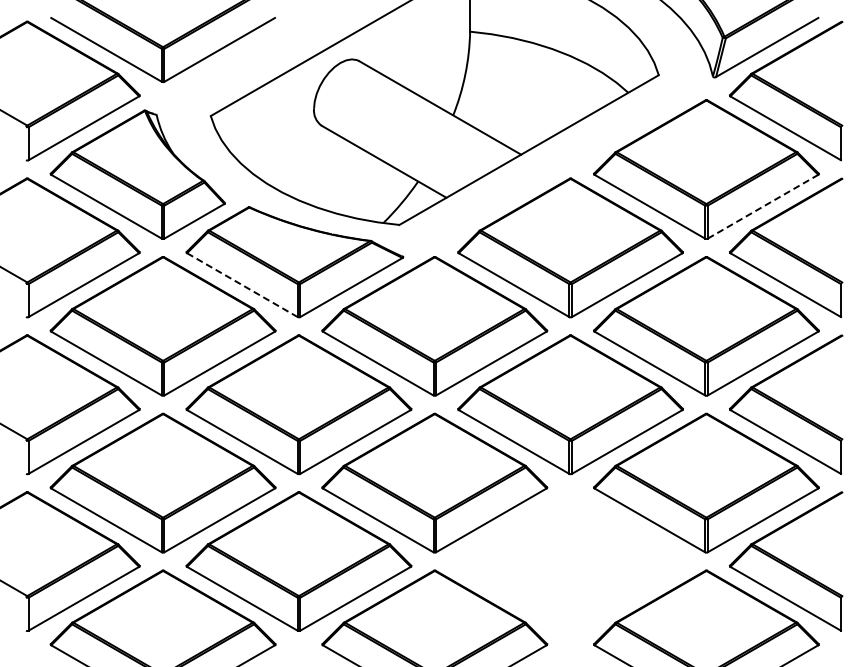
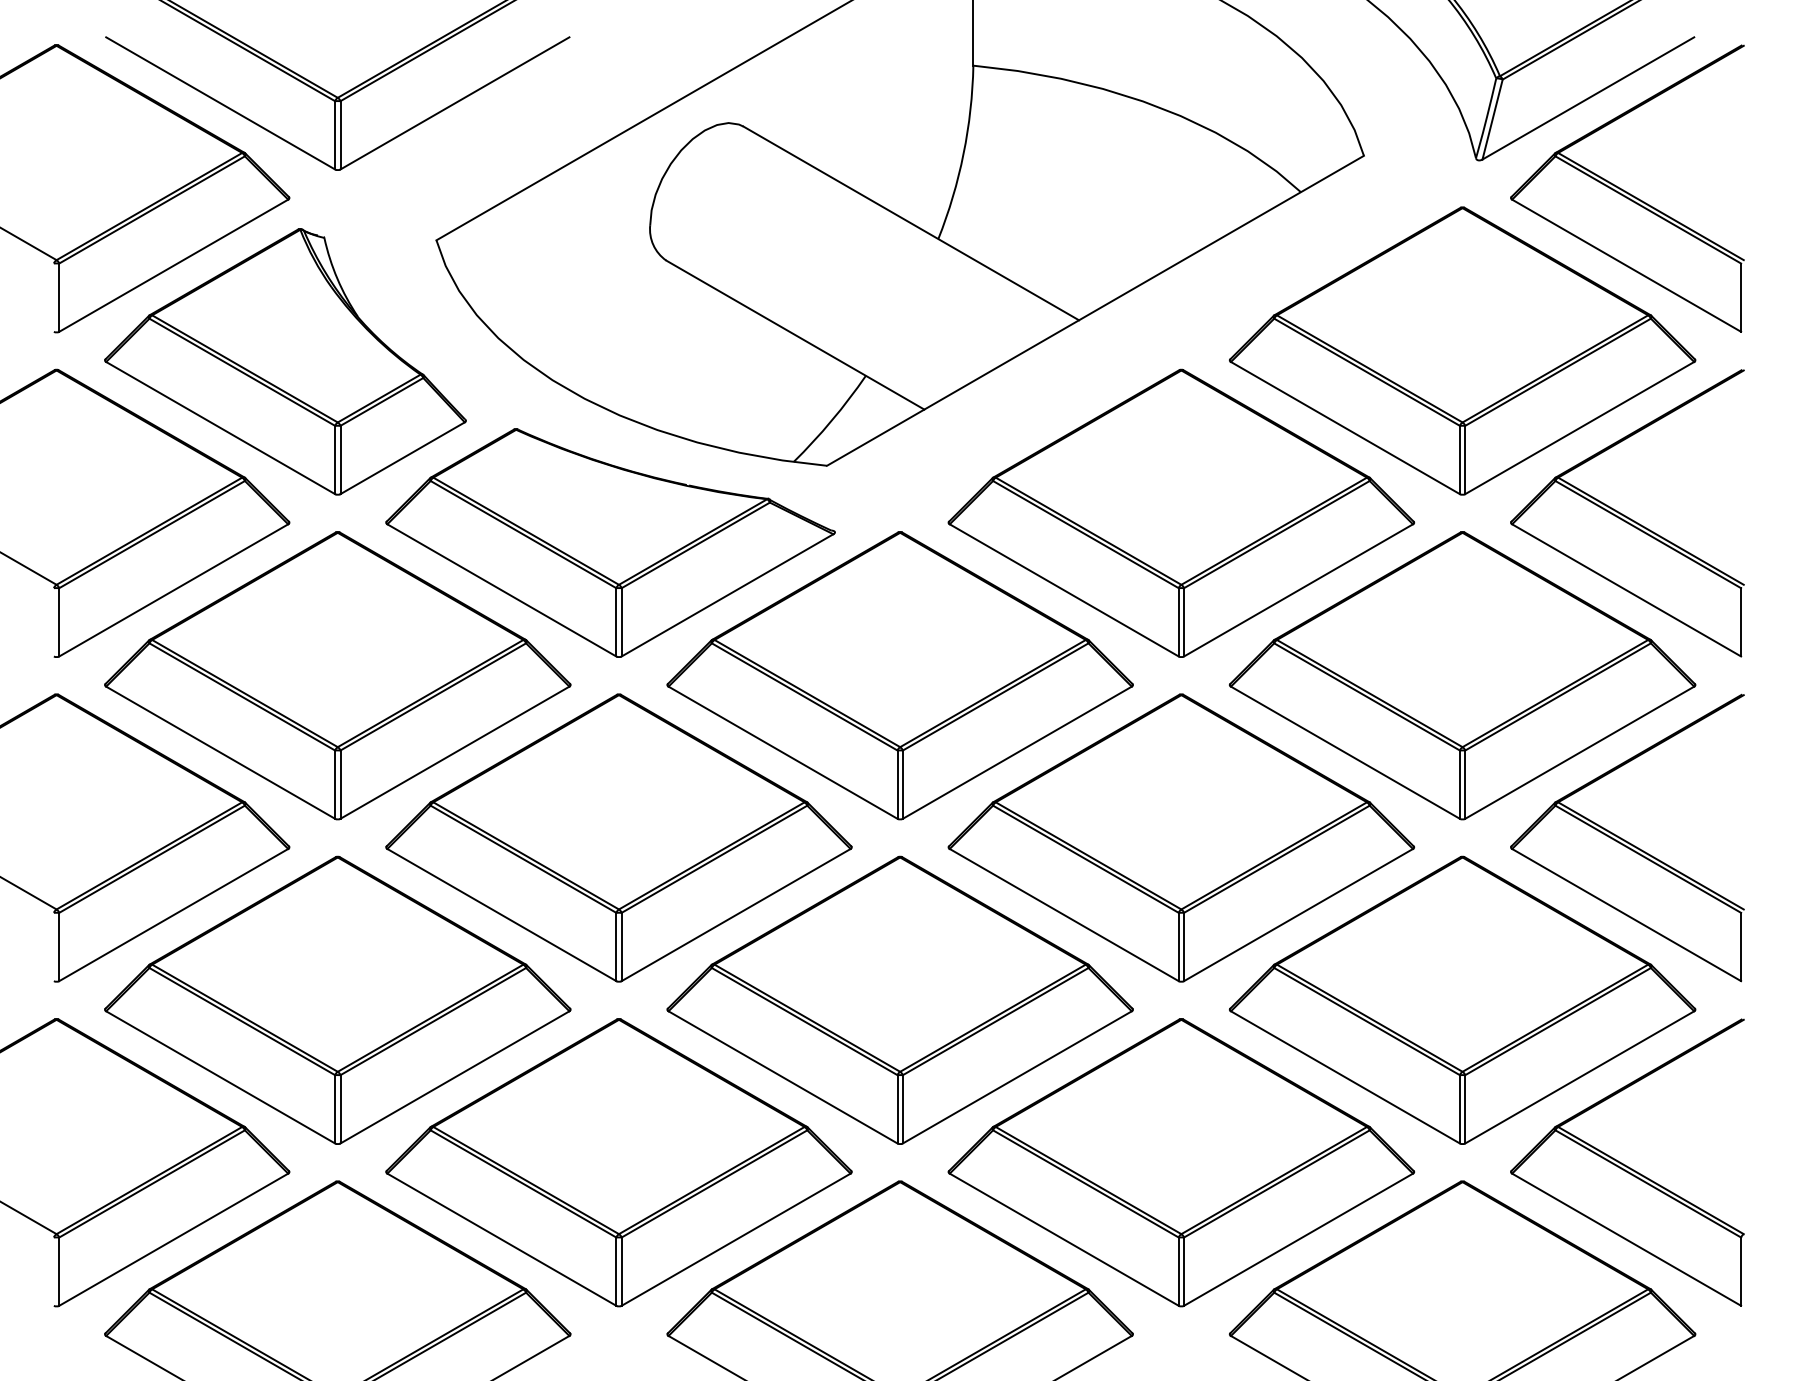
line: (763, 206) -> (1580, 427), dashed -> solid
line: (242, 285) -> (502, 591), dashed -> solid
part: (570, 561) -> (1181, 1162), added

